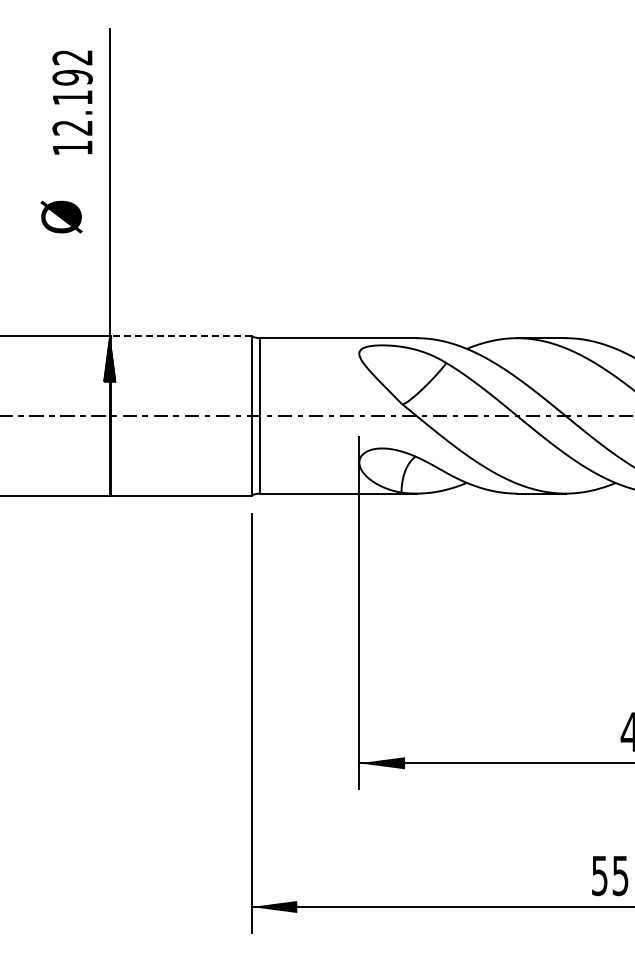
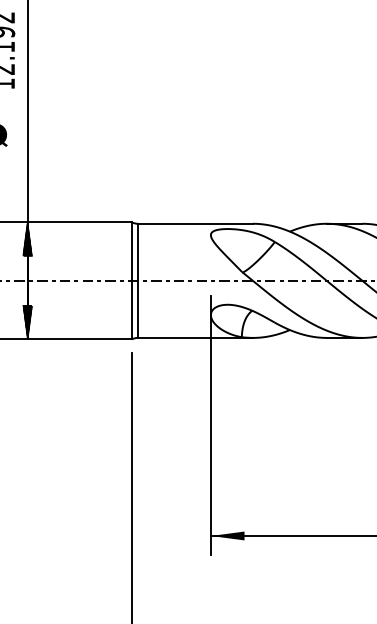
line: (180, 336) -> (79, 222), dashed -> solid
hatch: (109, 472) -> (27, 322), added

